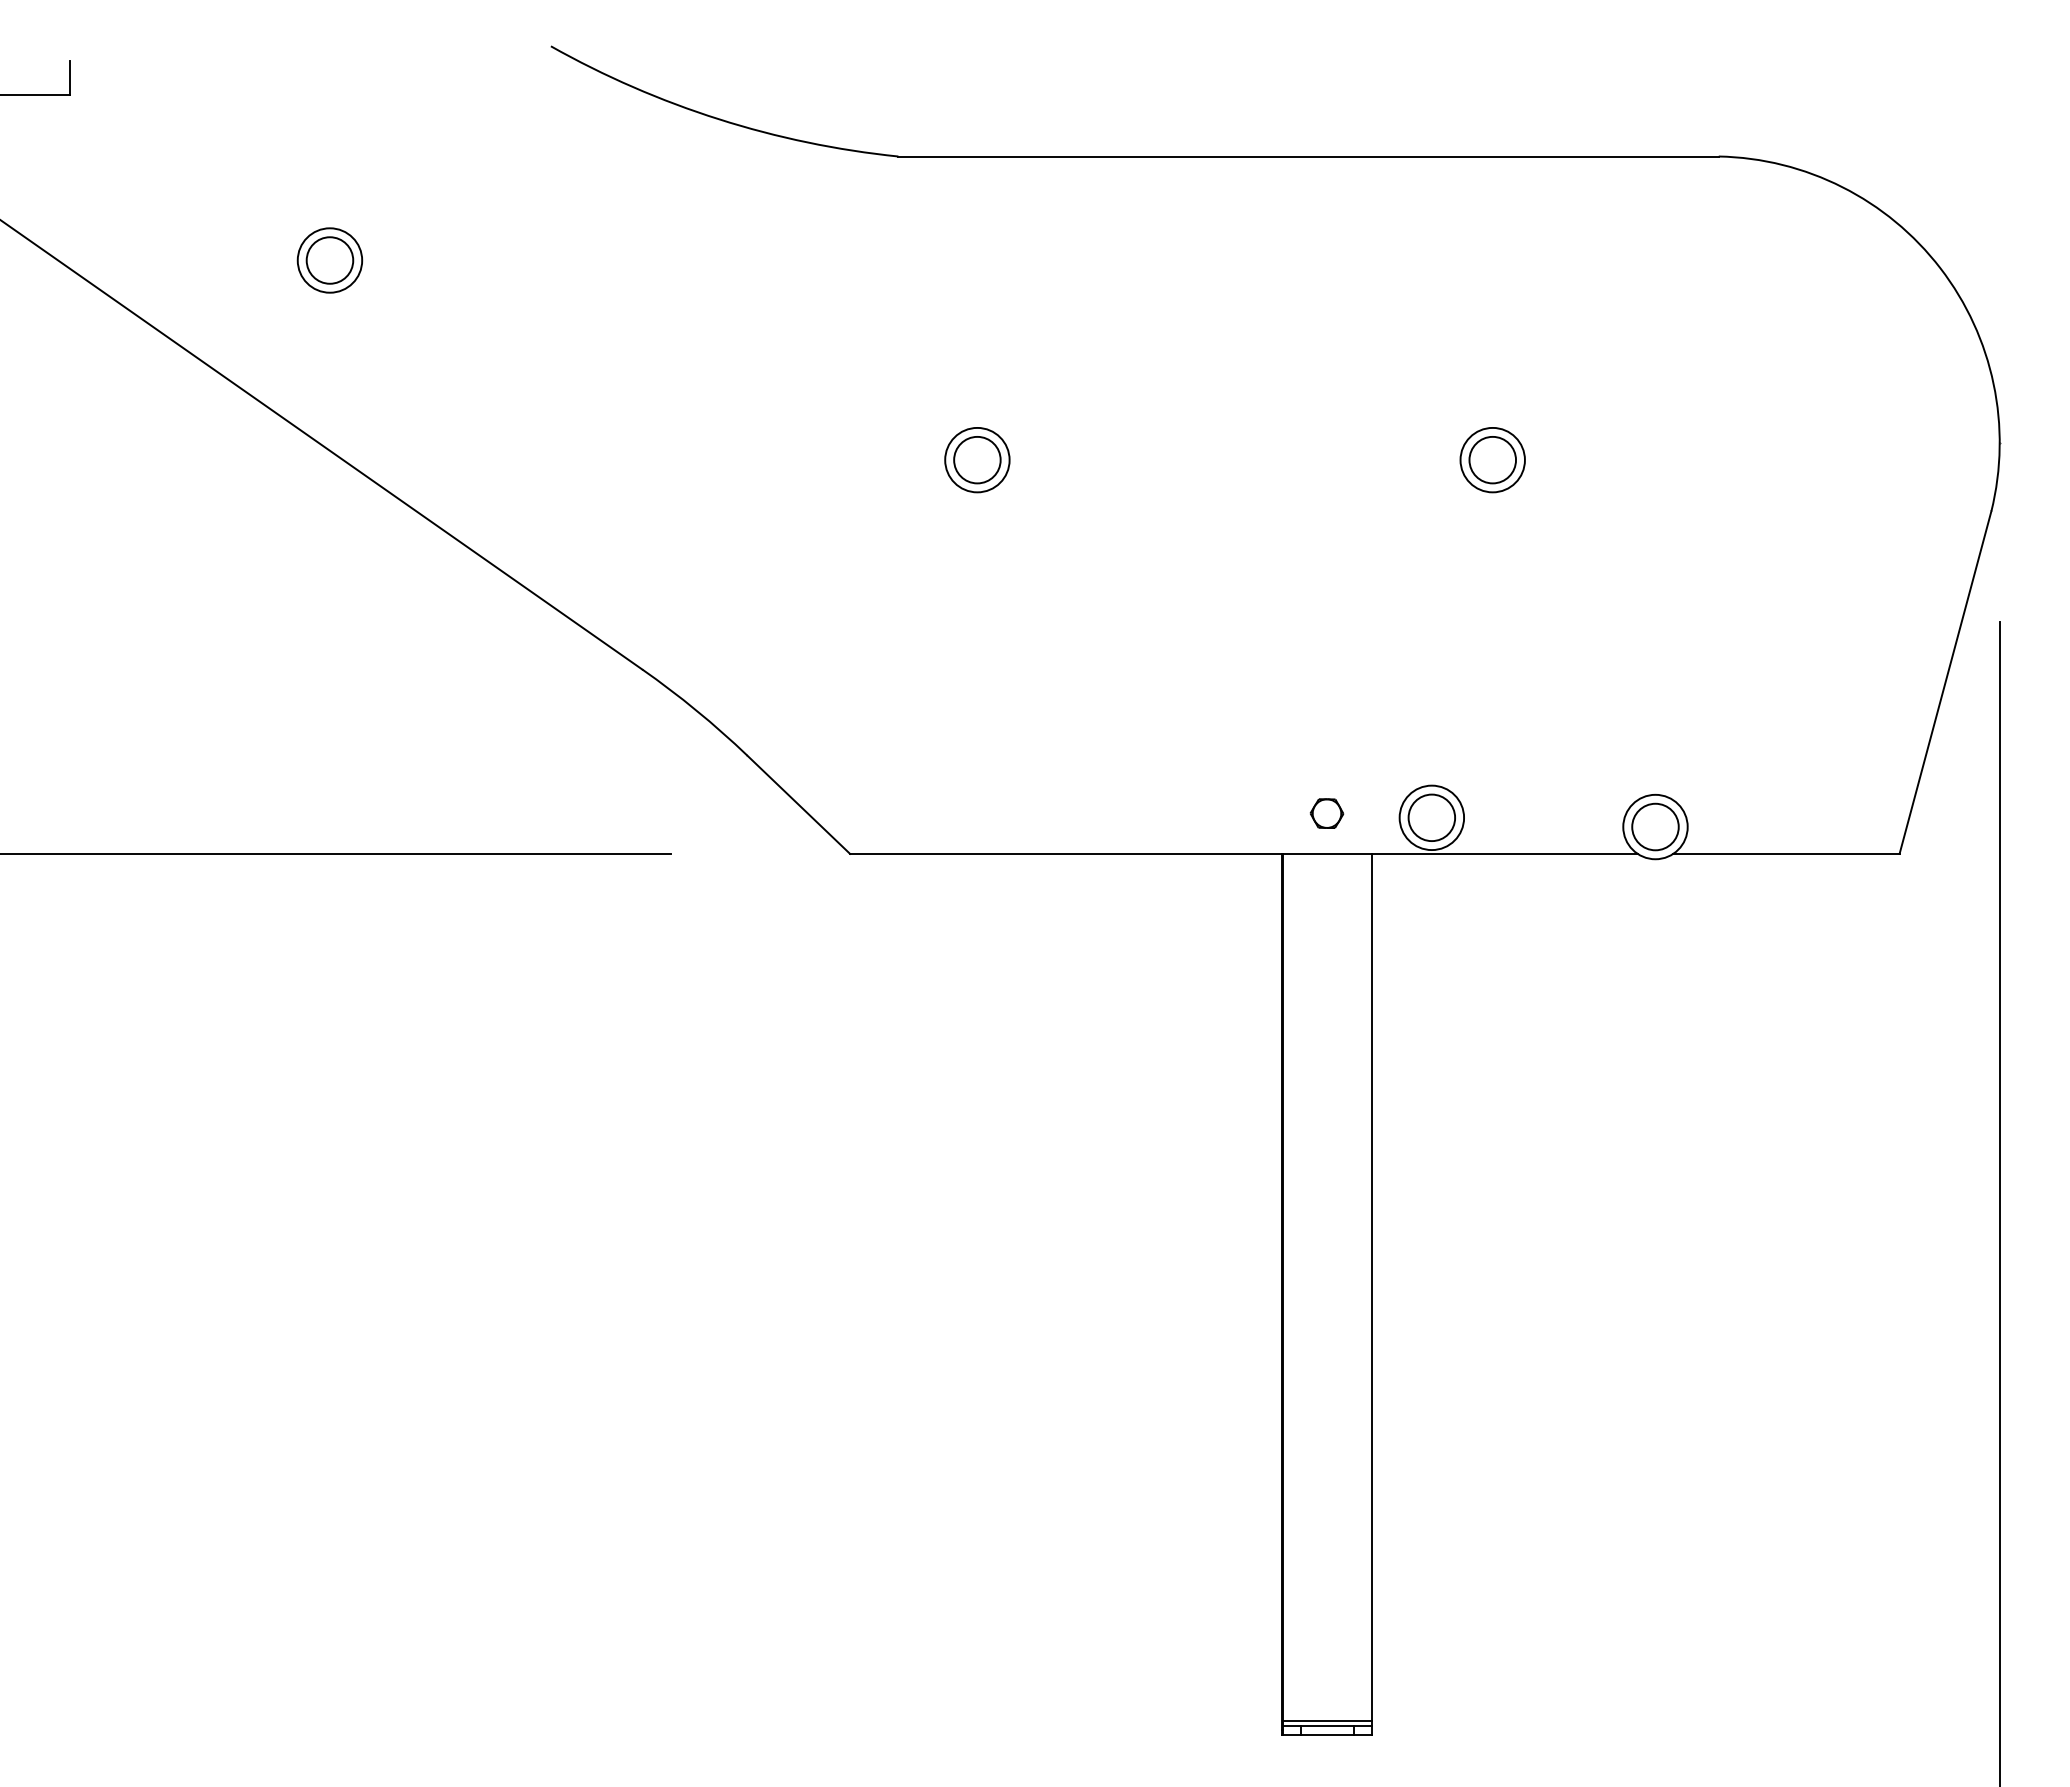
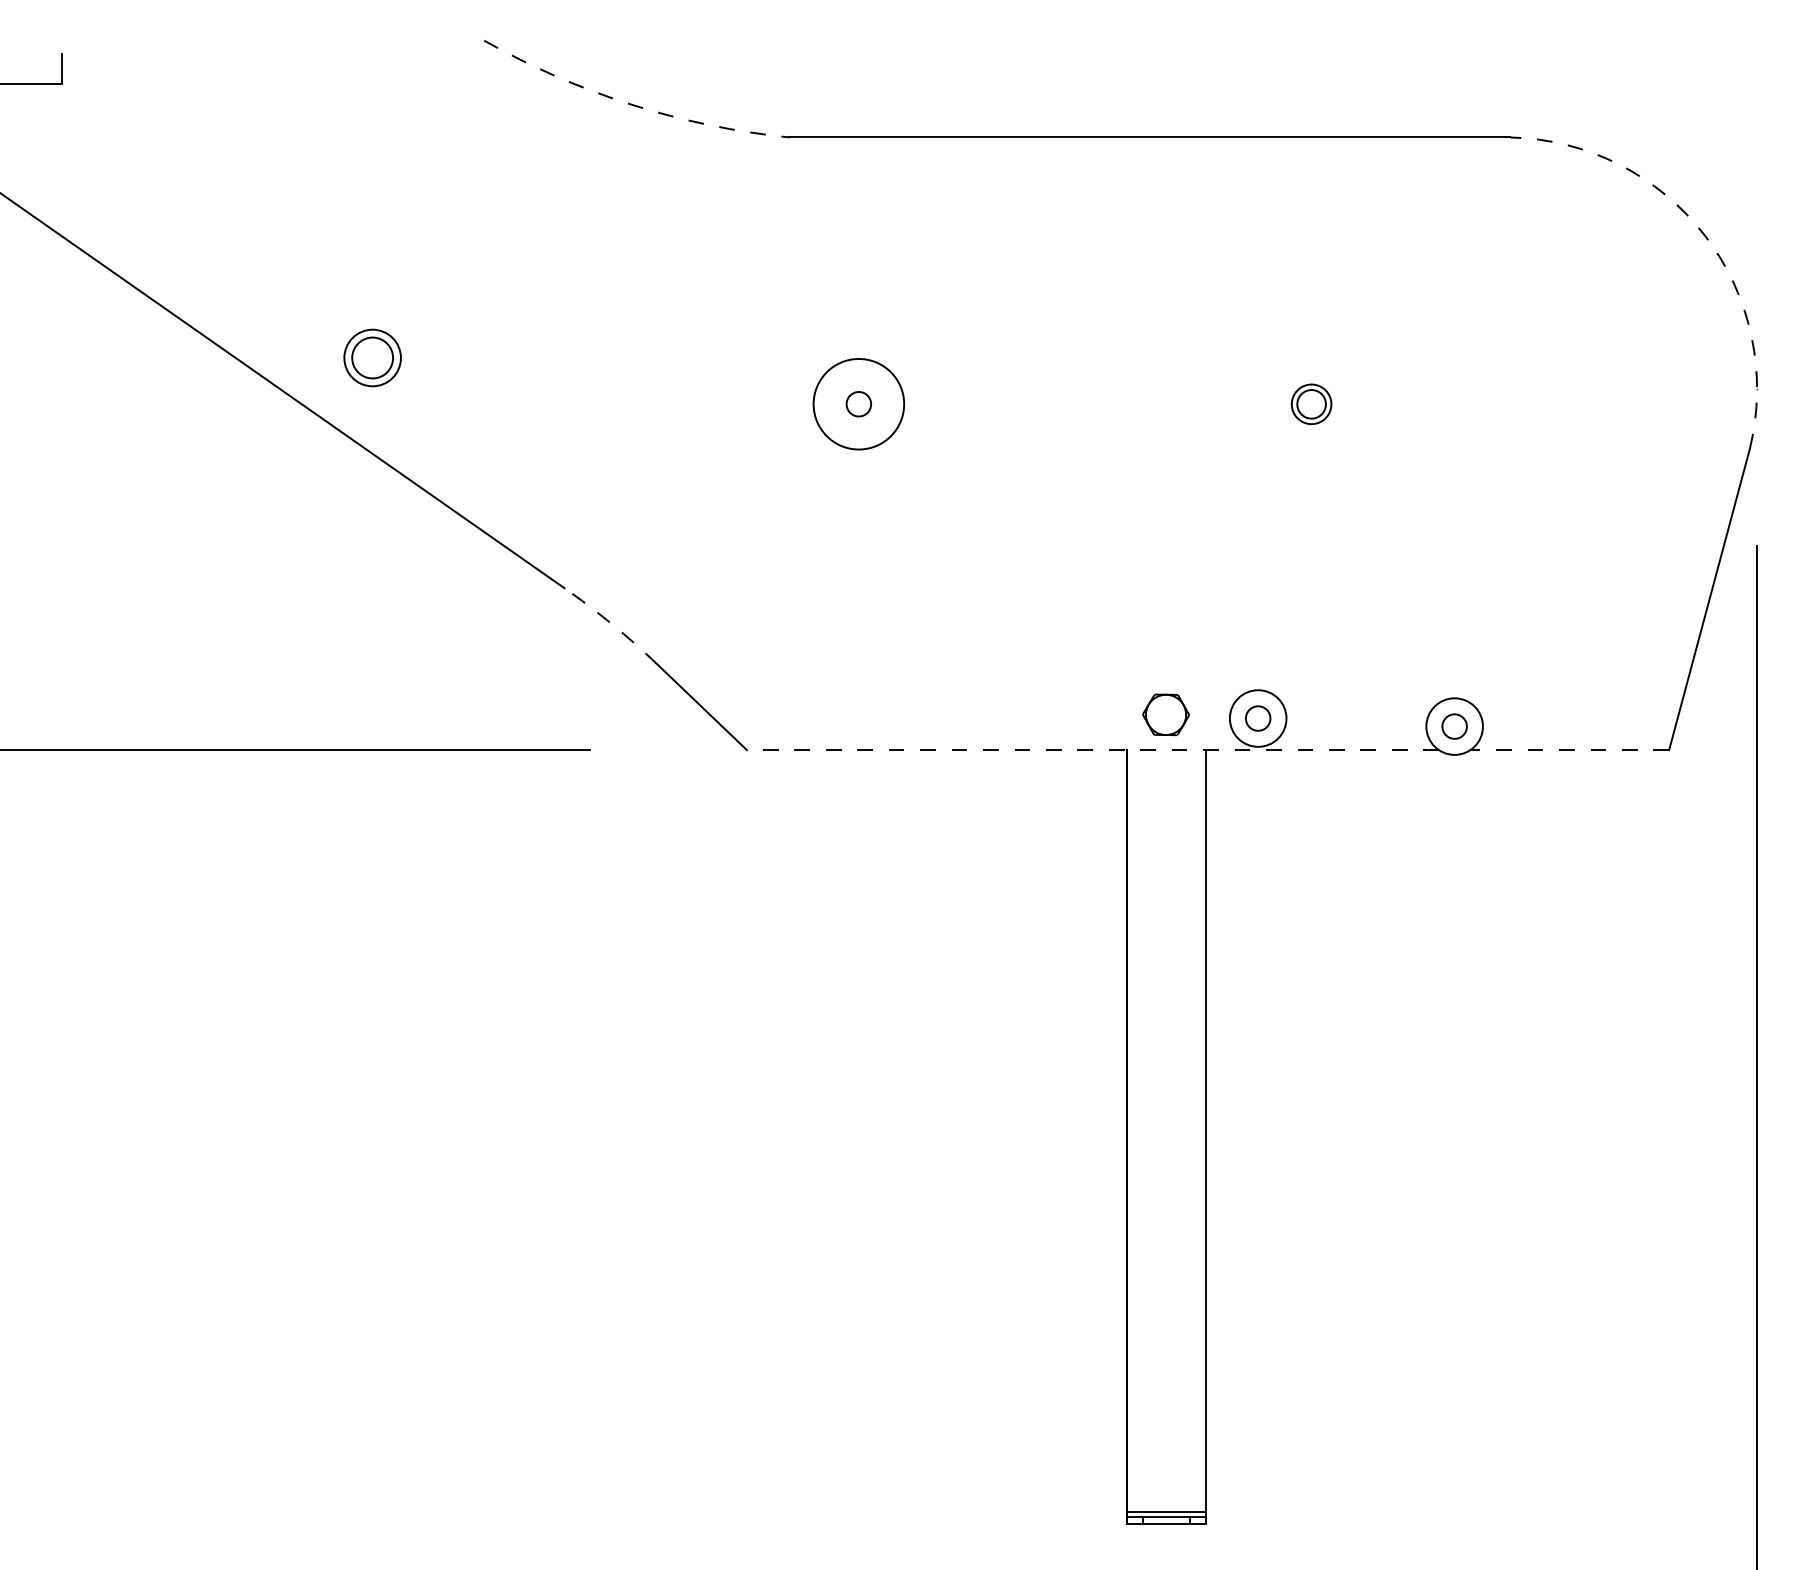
arc: (718, 119) -> (631, 104), solid -> dashed
part: (329, 260) -> (372, 358), moved
arc: (1940, 268) -> (1705, 235), solid -> dashed
circle: (977, 459) -> (858, 403), size x0.6
circle: (977, 459) -> (858, 403), size x1.6
part: (1492, 460) -> (1311, 404), size x0.7
arc: (696, 710) -> (612, 624), solid -> dashed
part: (1326, 813) -> (1165, 714), size x1.6
circle: (1431, 817) -> (1257, 718), size x0.6
circle: (1655, 826) -> (1454, 726), size x0.6
line: (1243, 853) -> (1092, 749), solid -> dashed
line: (1785, 853) -> (1568, 749), solid -> dashed

